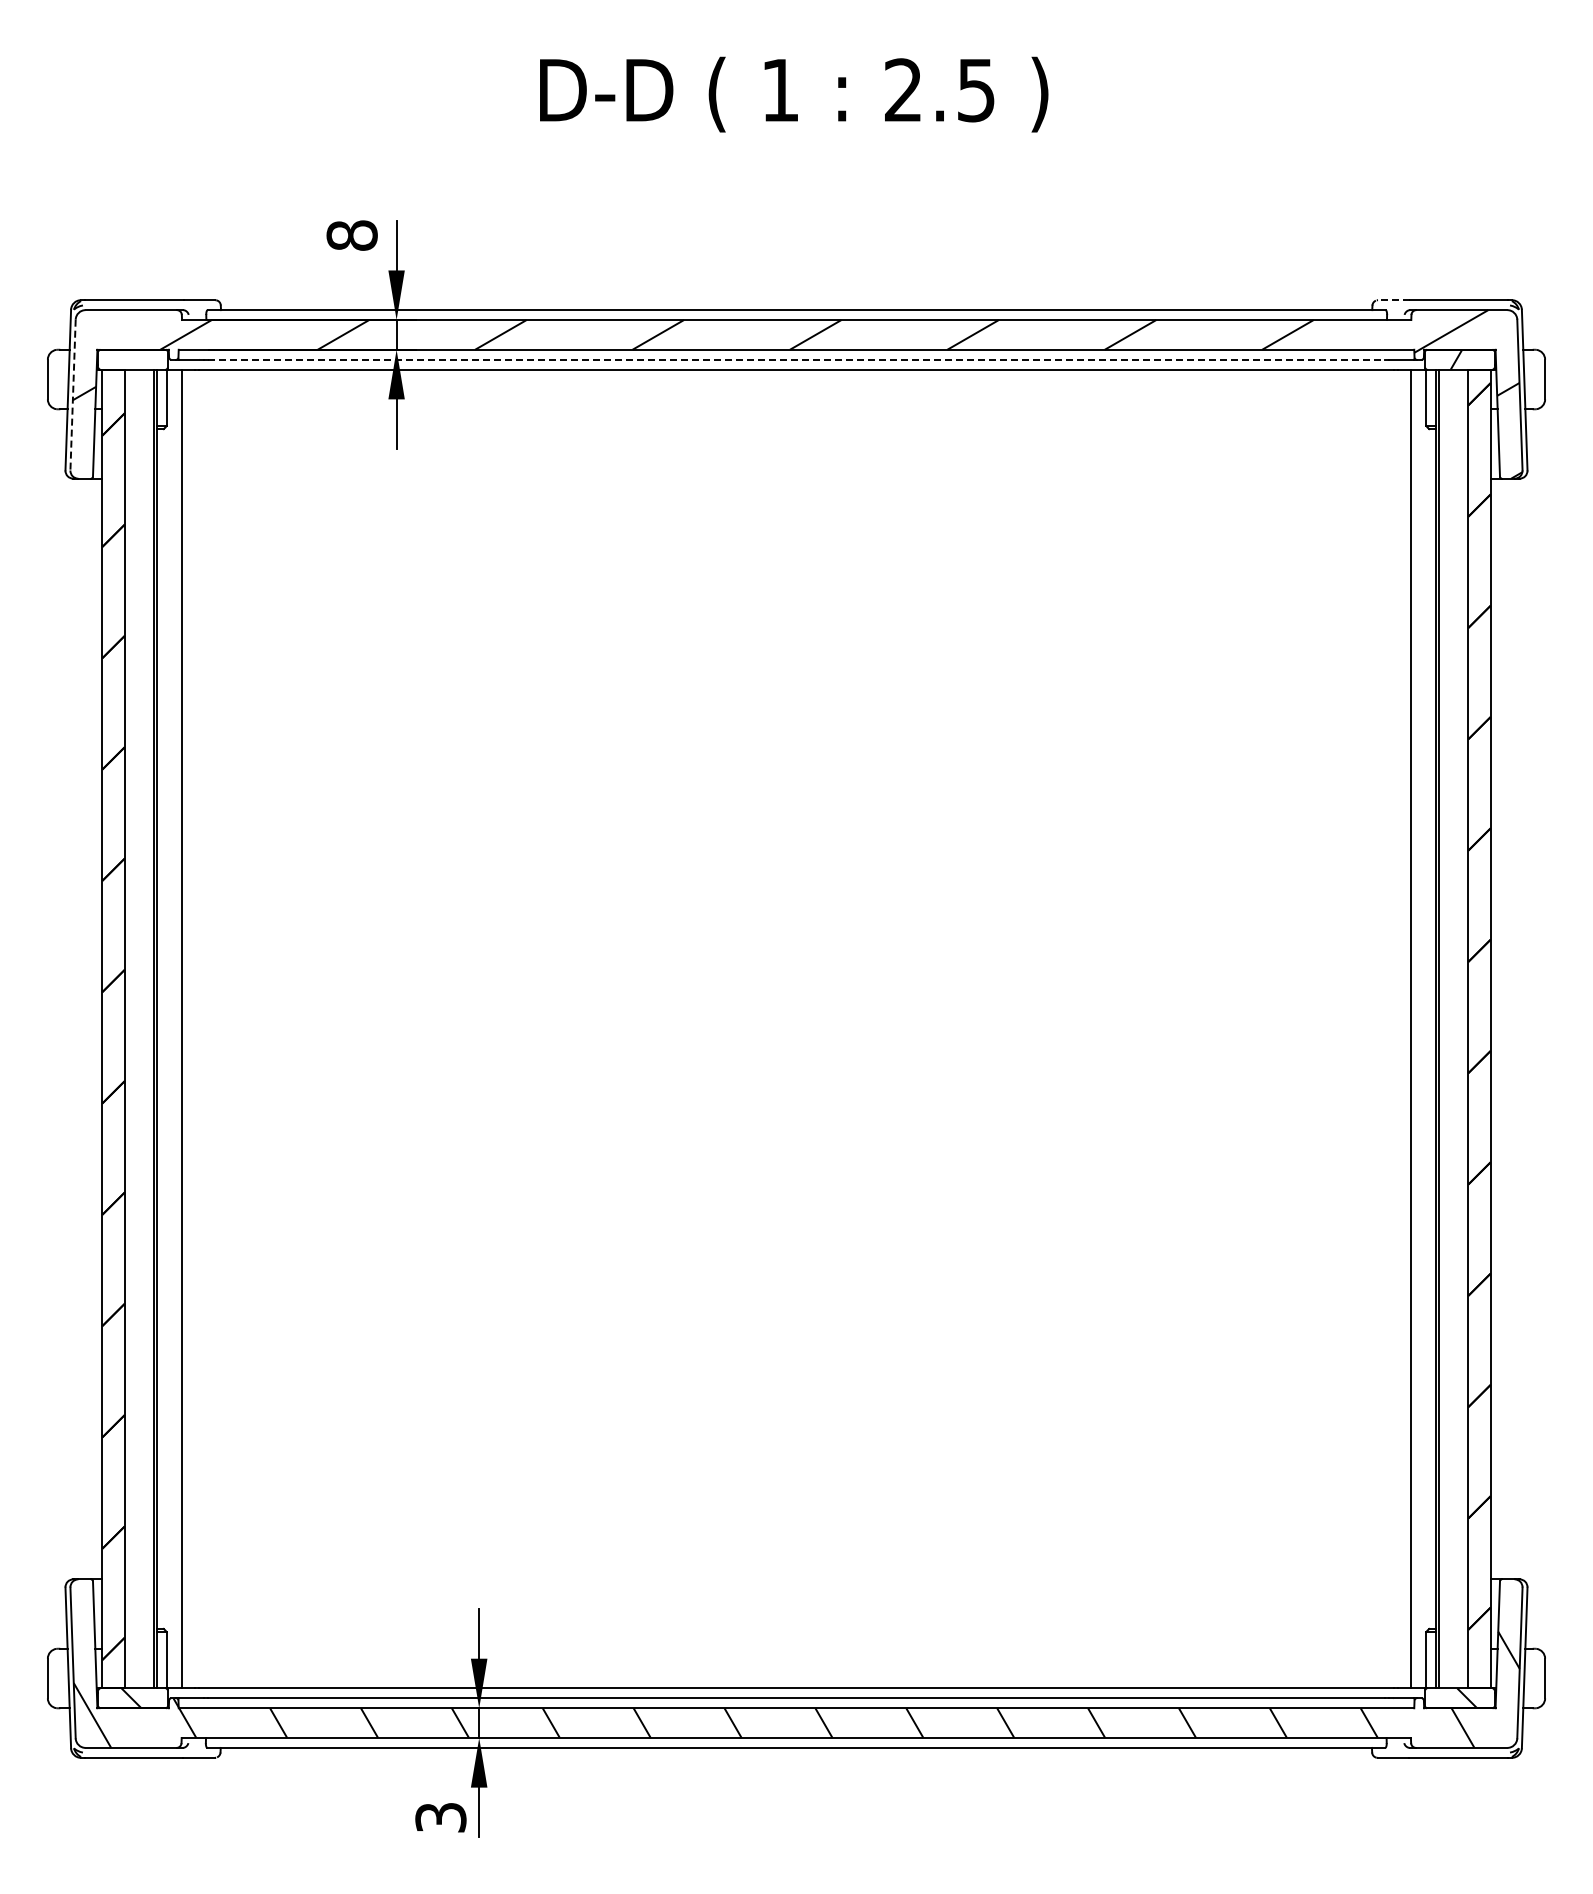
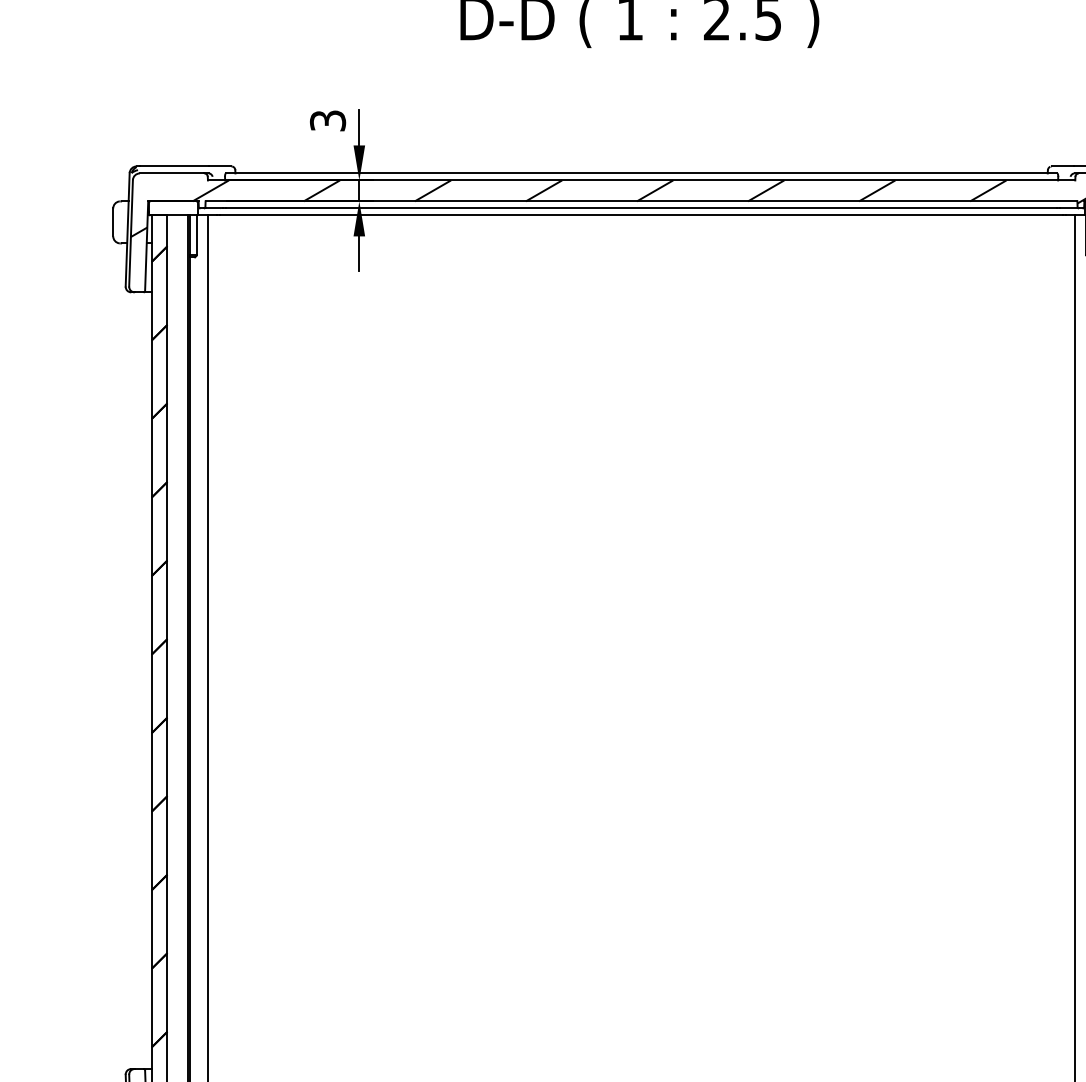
text: (351, 235) -> (327, 120), 8 -> 3
line: (1393, 300) -> (1062, 166), dashed -> solid
line: (796, 359) -> (641, 208), dashed -> solid
line: (73, 395) -> (131, 233), dashed -> solid

